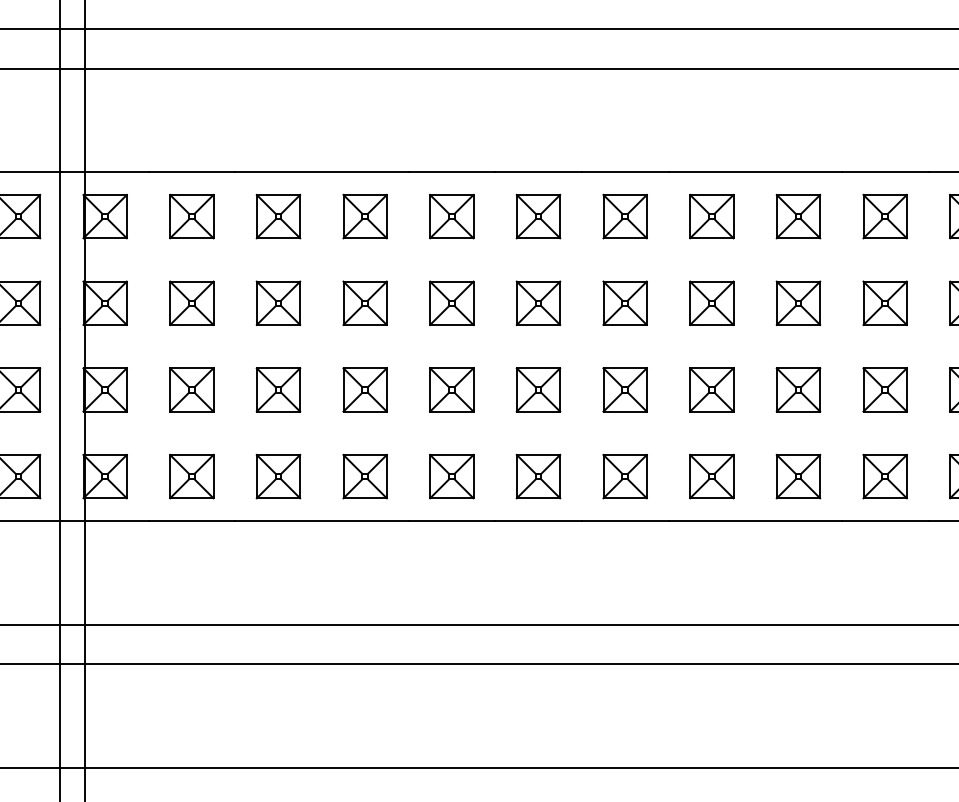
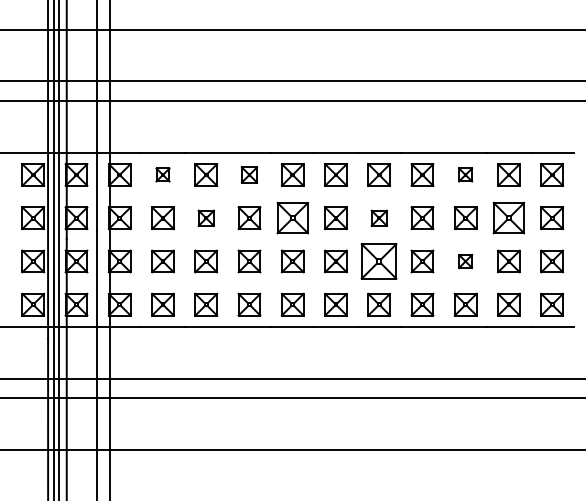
part: (190, 215) -> (162, 174), size x0.6
part: (365, 215) -> (249, 174), size x0.7
part: (798, 215) -> (465, 174), size x0.6
part: (279, 303) -> (206, 218), size x0.7
part: (451, 303) -> (292, 218), size x1.4
part: (625, 303) -> (379, 218), size x0.7
part: (884, 303) -> (508, 218), size x1.4
part: (625, 390) -> (379, 261), size x1.6
part: (798, 390) -> (465, 261), size x0.6

